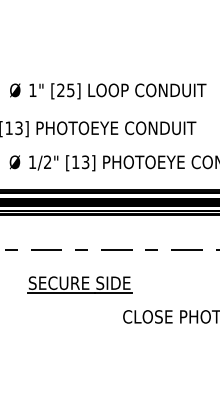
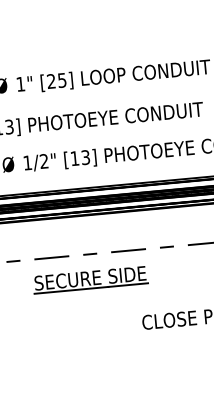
part: (79, 284) -> (90, 279), moved

